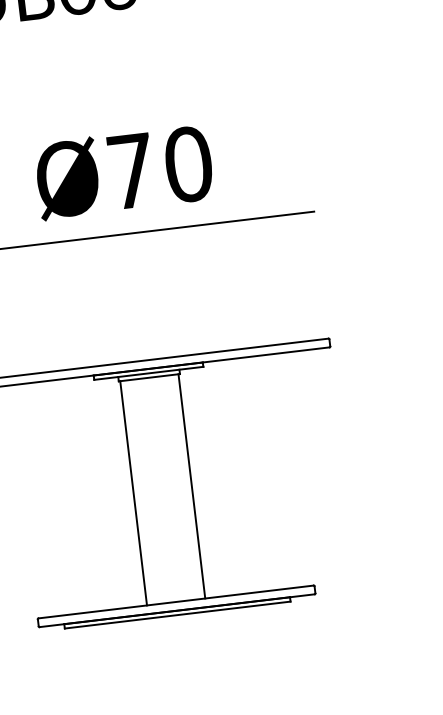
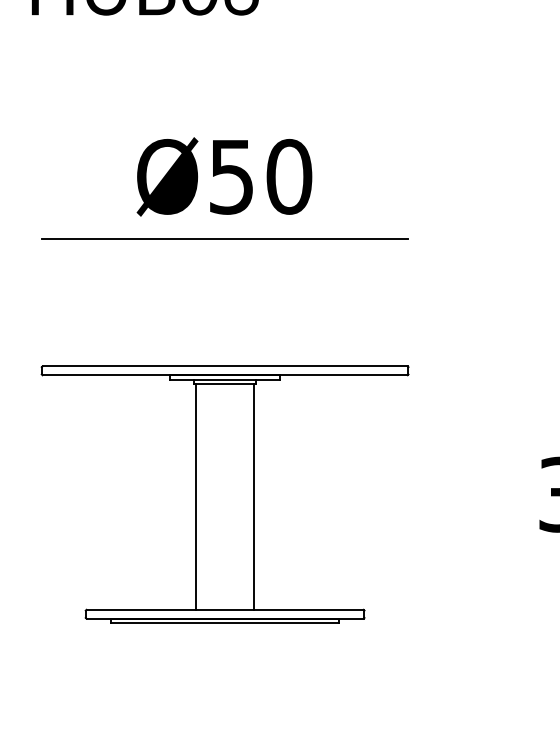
text: (131, 171) -> (231, 177), Ø70 -> Ø50

